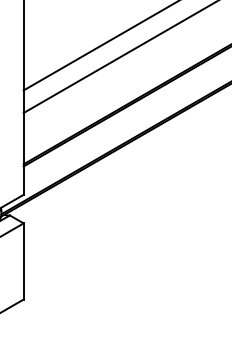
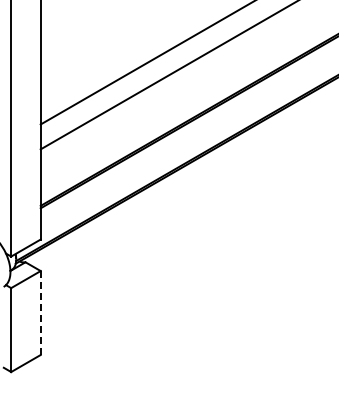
line: (23, 261) -> (40, 313), solid -> dashed

